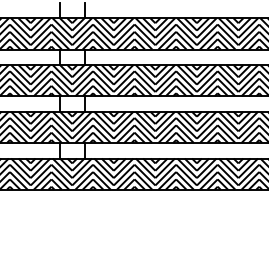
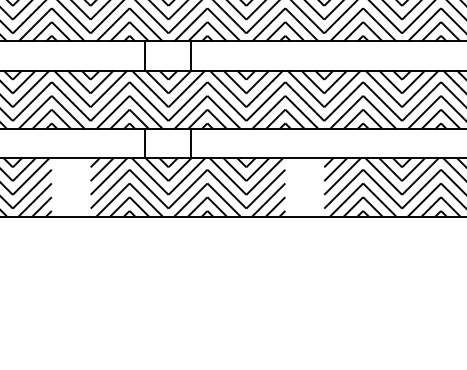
hatch: (19, 173) -> (69, 186), removed
hatch: (144, 173) -> (303, 186), removed

